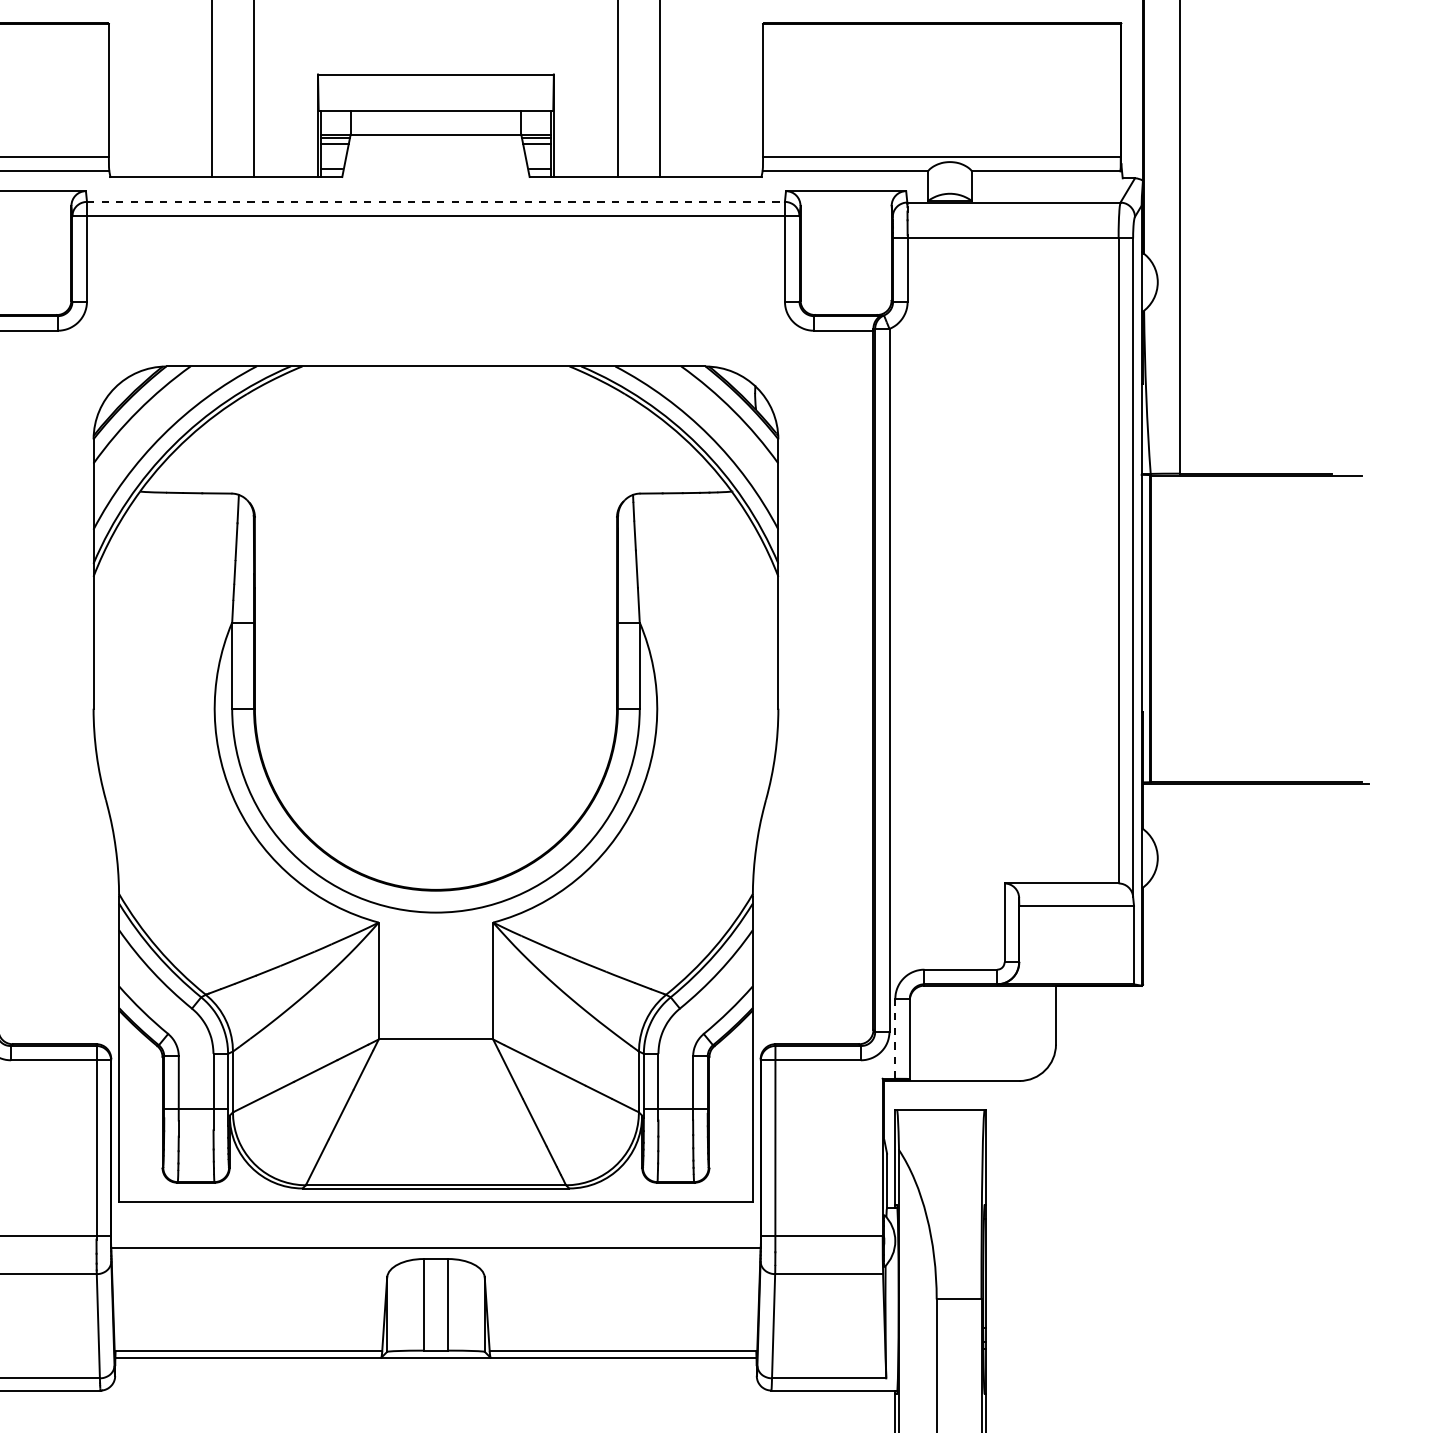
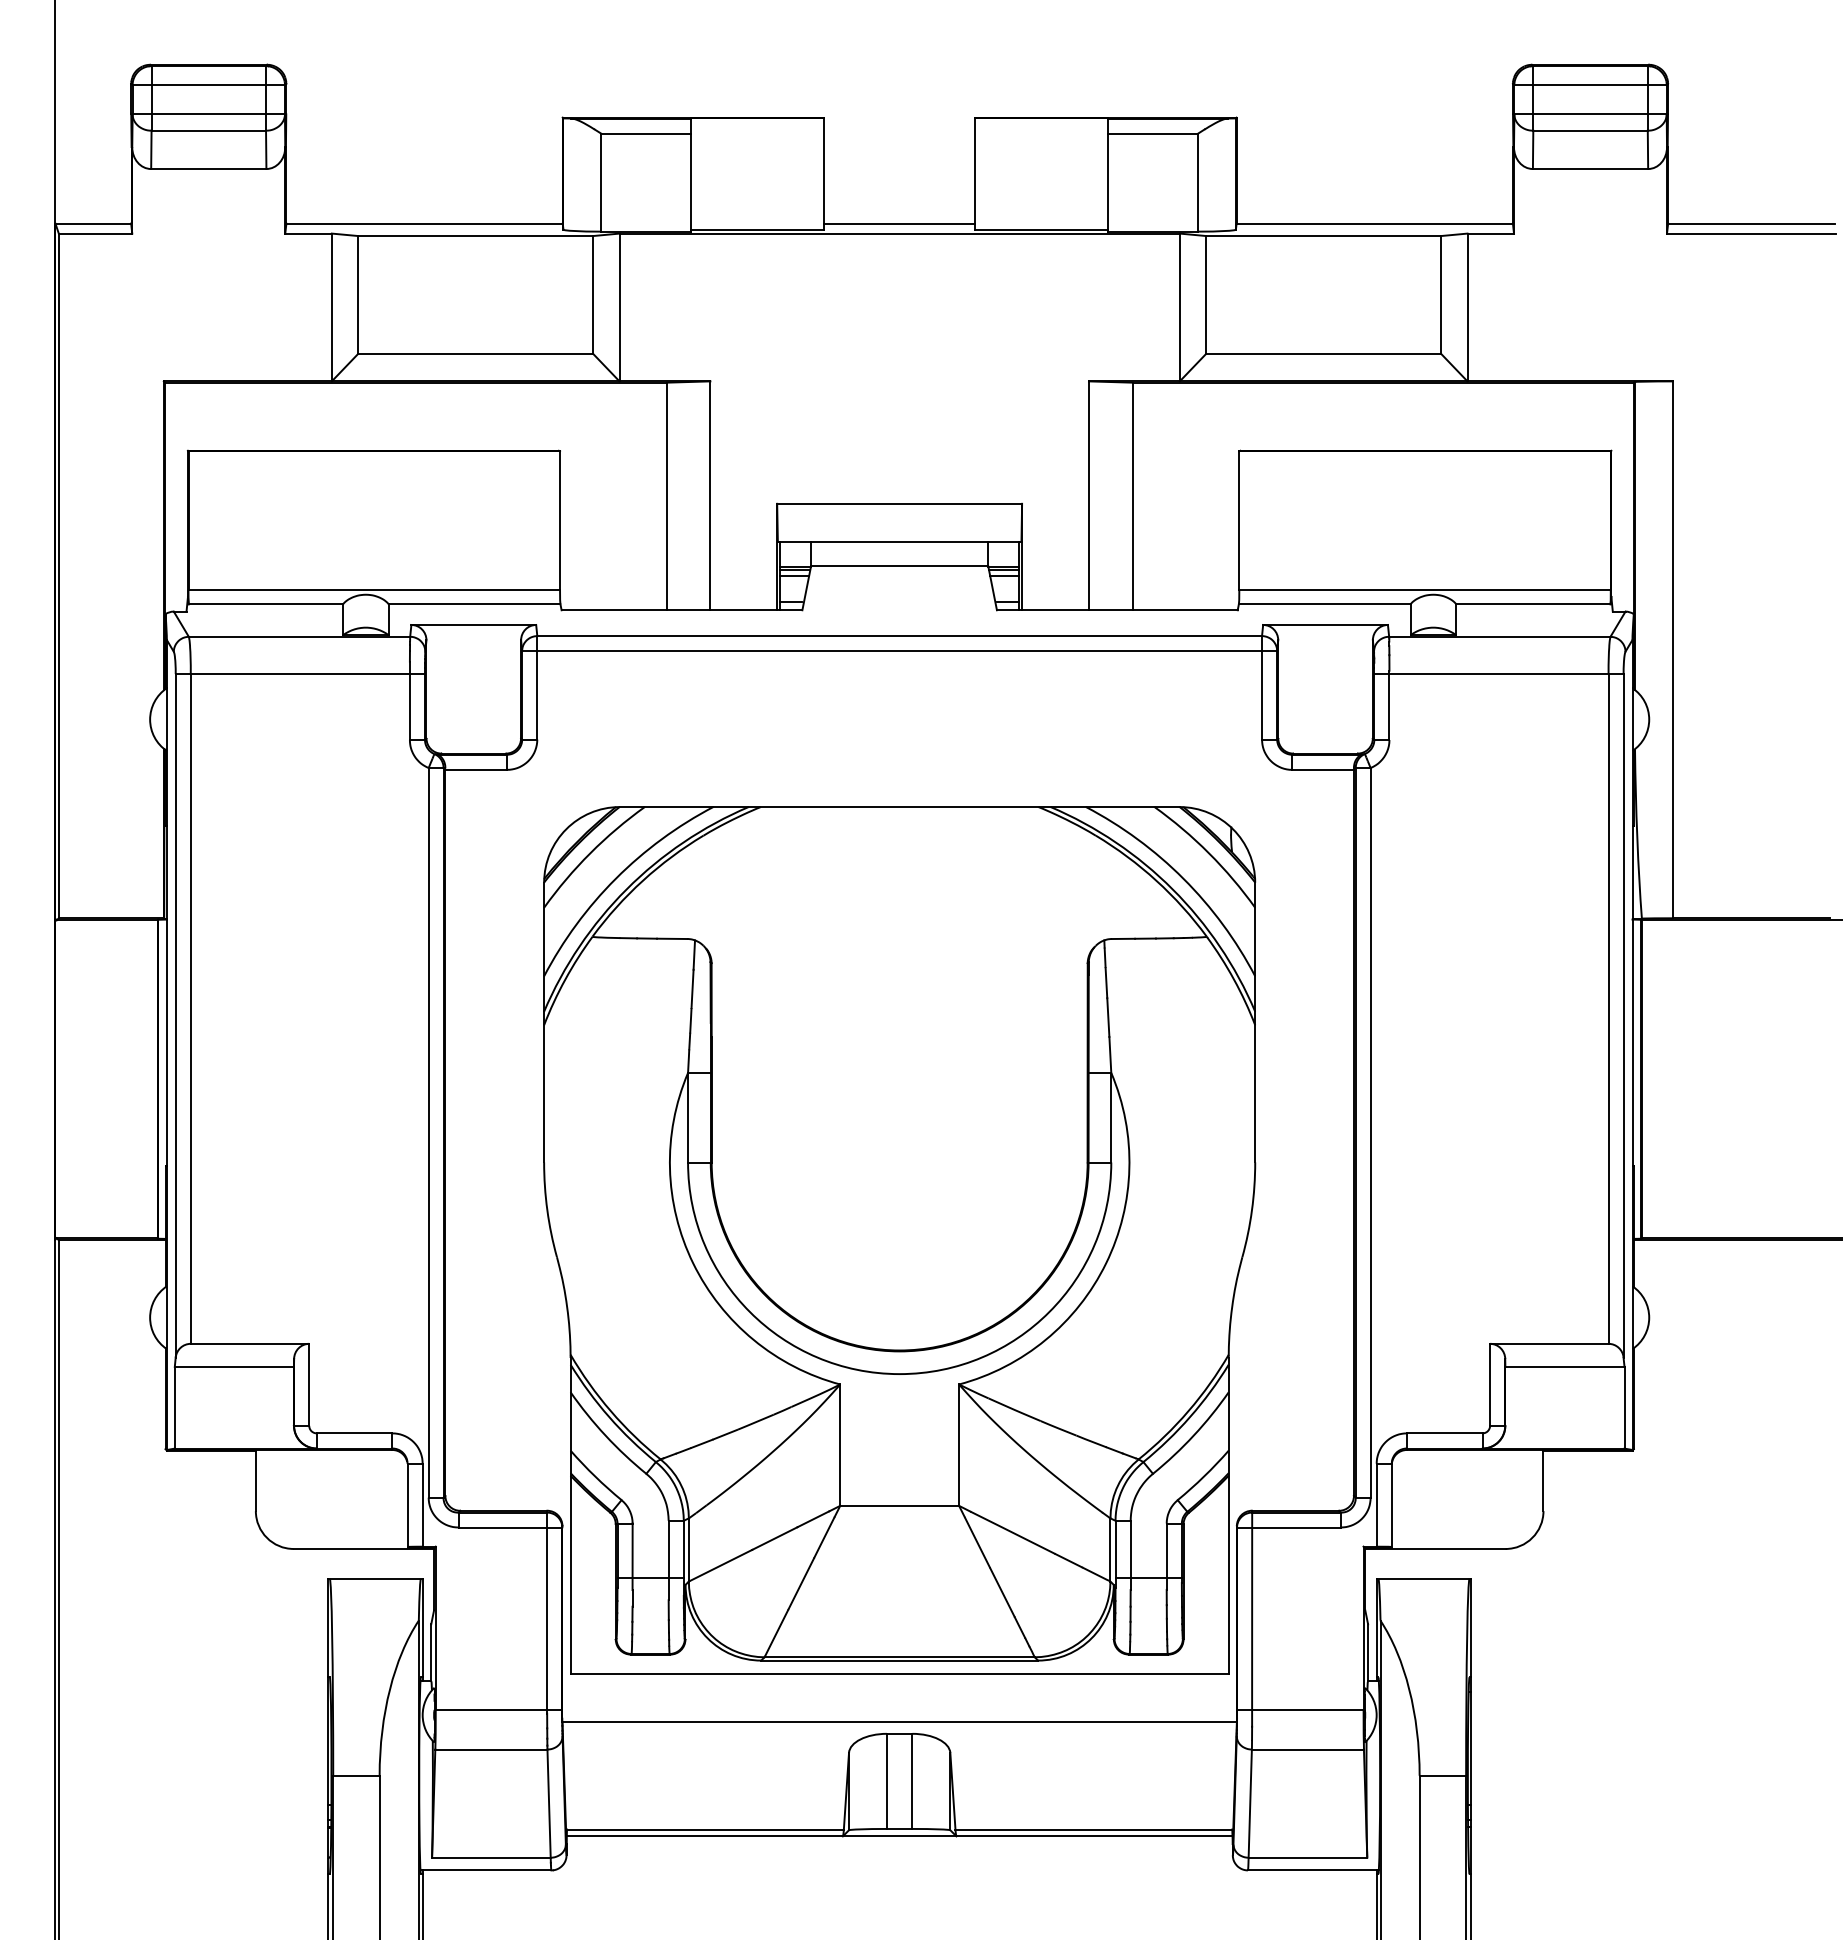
line: (436, 202) -> (900, 636), dashed -> solid
line: (895, 1038) -> (1376, 1504), dashed -> solid

